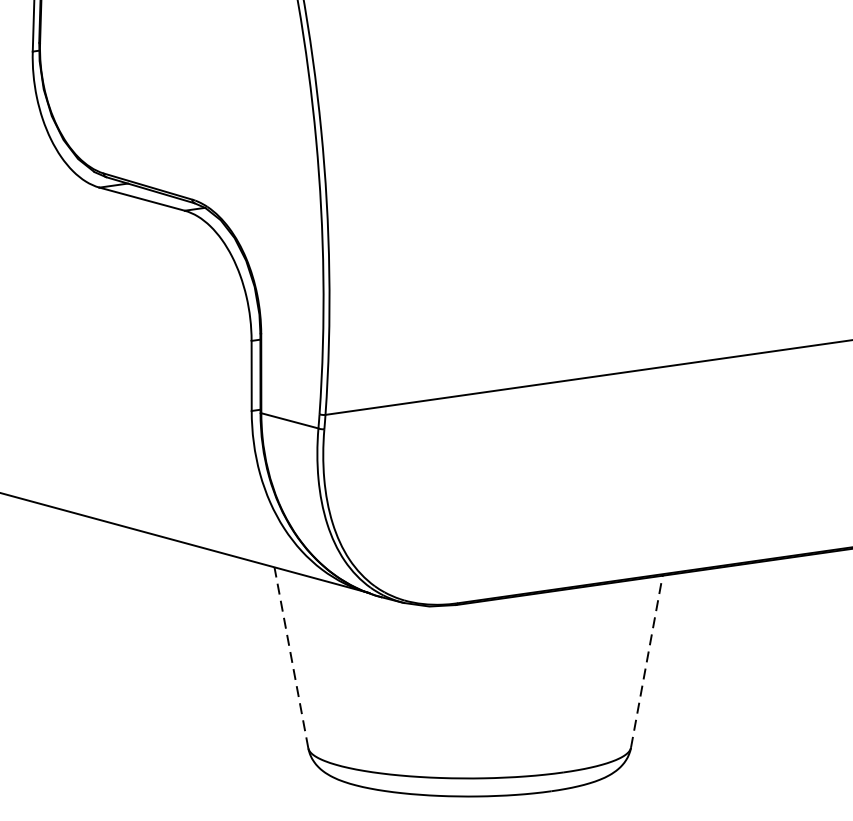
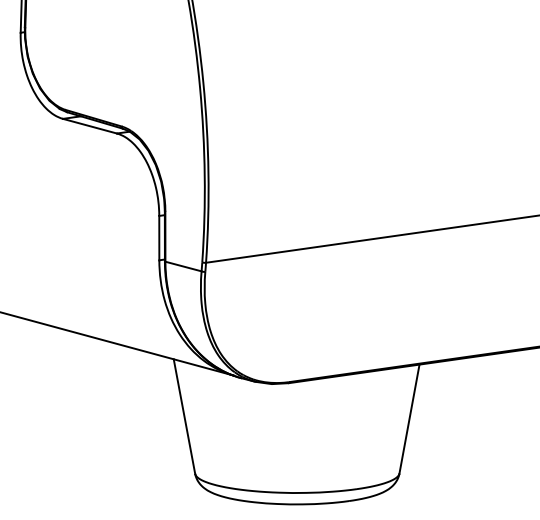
line: (291, 657) -> (184, 416), dashed -> solid
line: (646, 660) -> (409, 418), dashed -> solid

